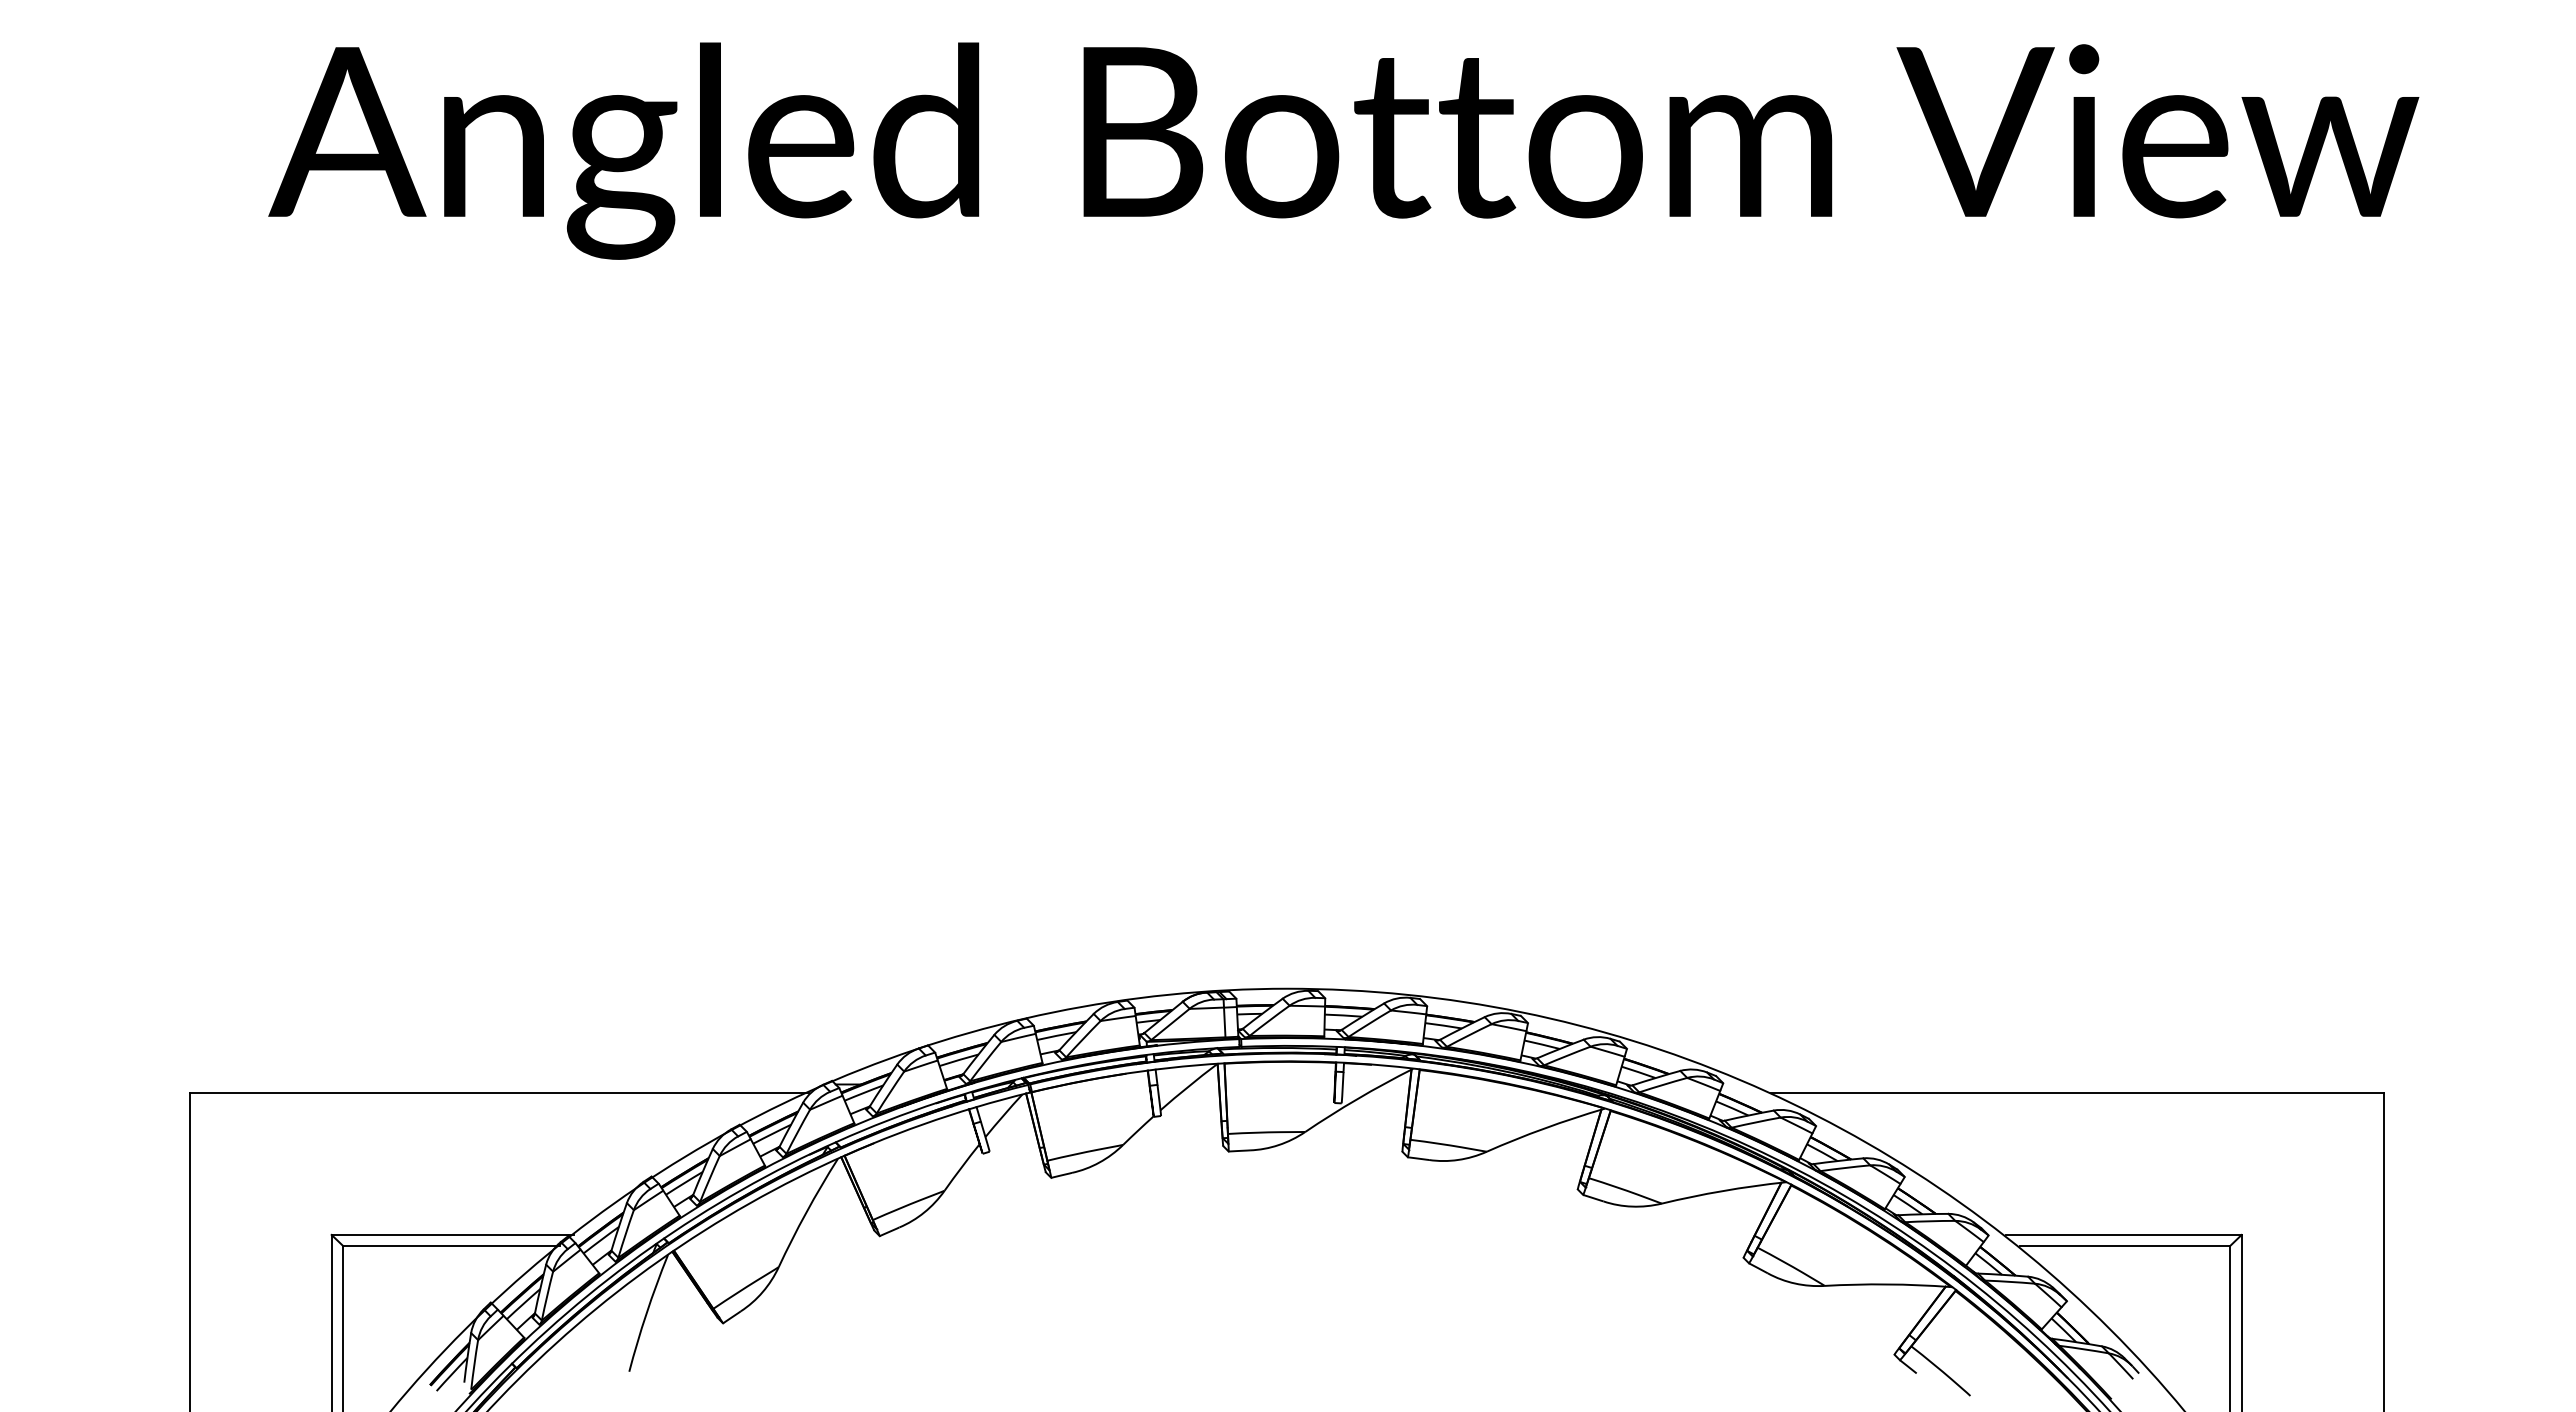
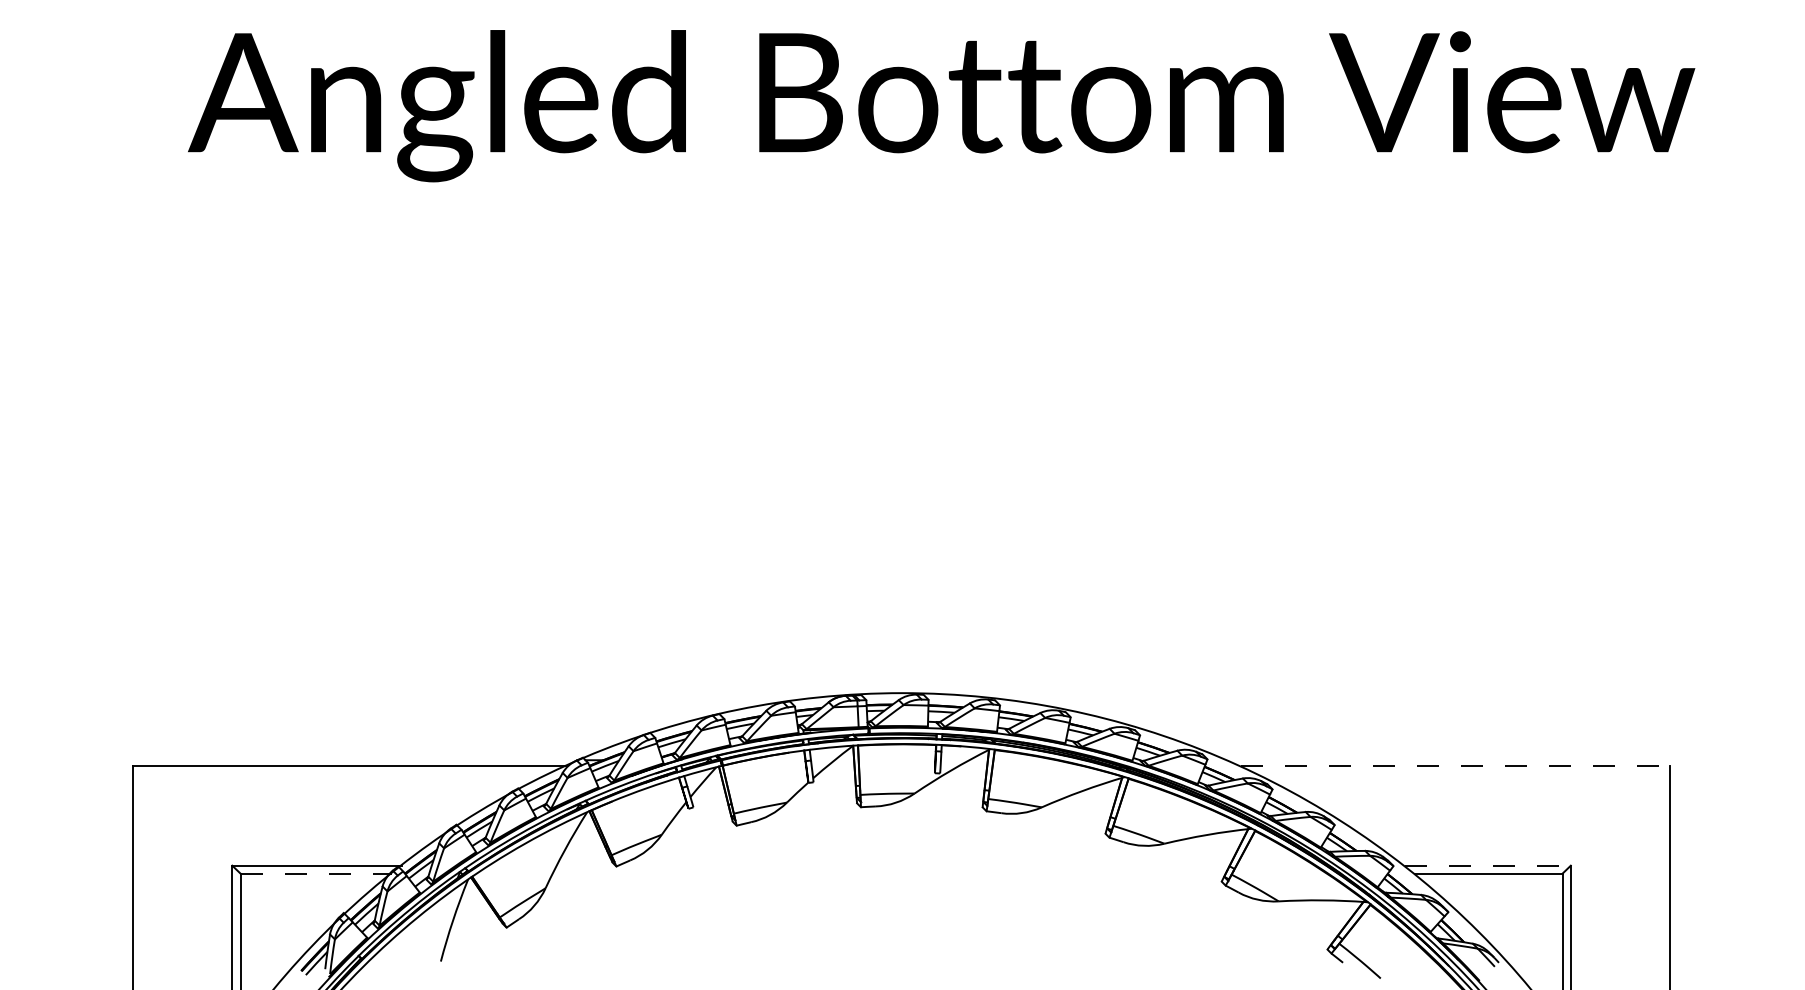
line: (2077, 1093) -> (1455, 766), solid -> dashed
line: (2124, 1234) -> (1488, 865), solid -> dashed
line: (452, 1246) -> (316, 873), solid -> dashed

